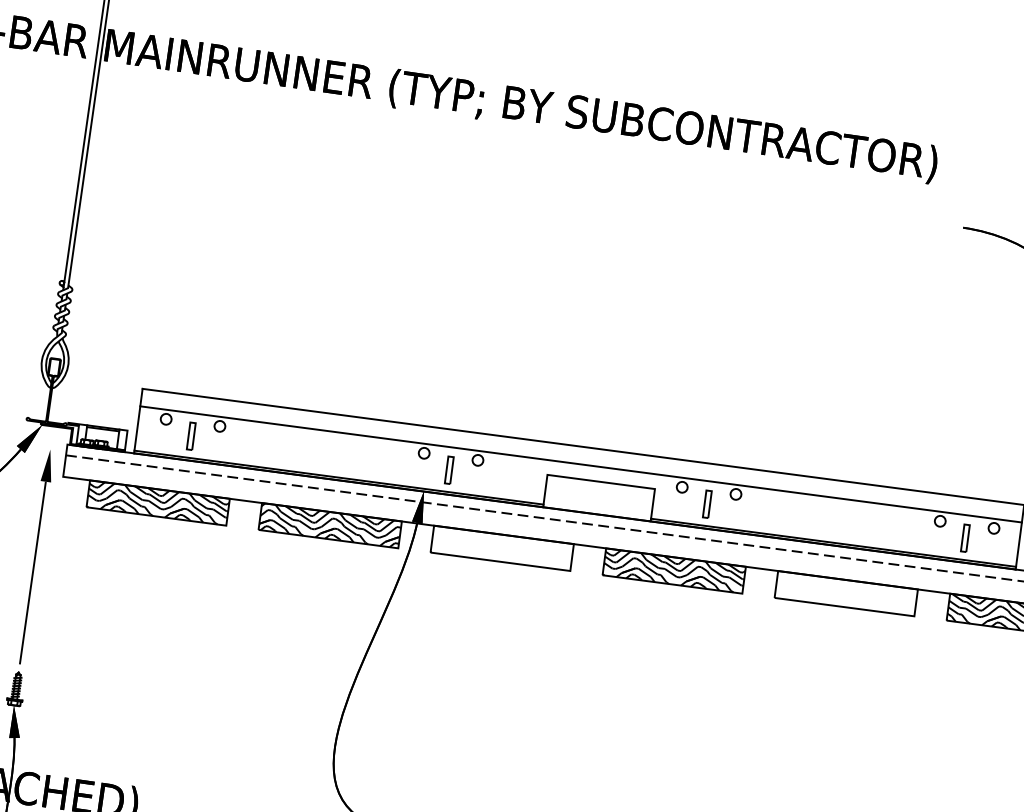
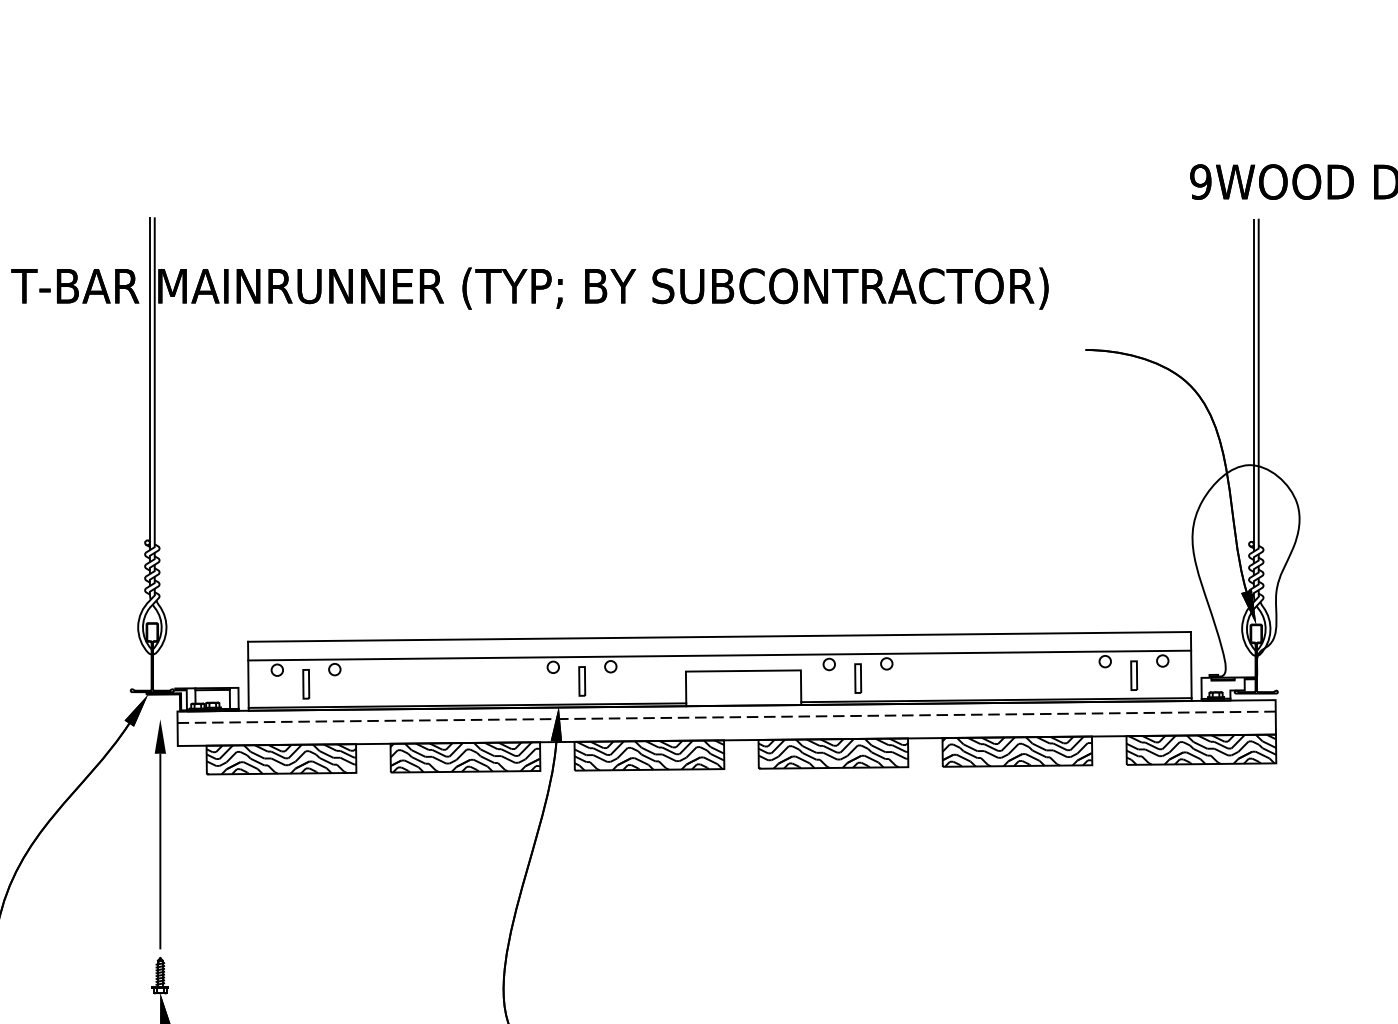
hatch: (502, 548) -> (649, 755), added
hatch: (846, 593) -> (1017, 751), added

